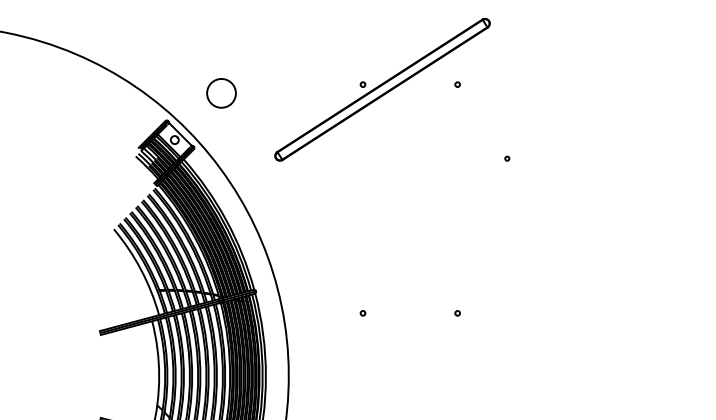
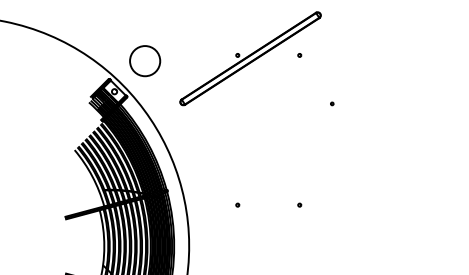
circle: (220, 92) -> (144, 60), size x1.6

